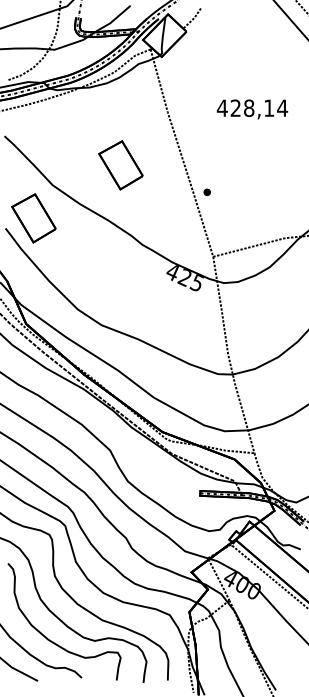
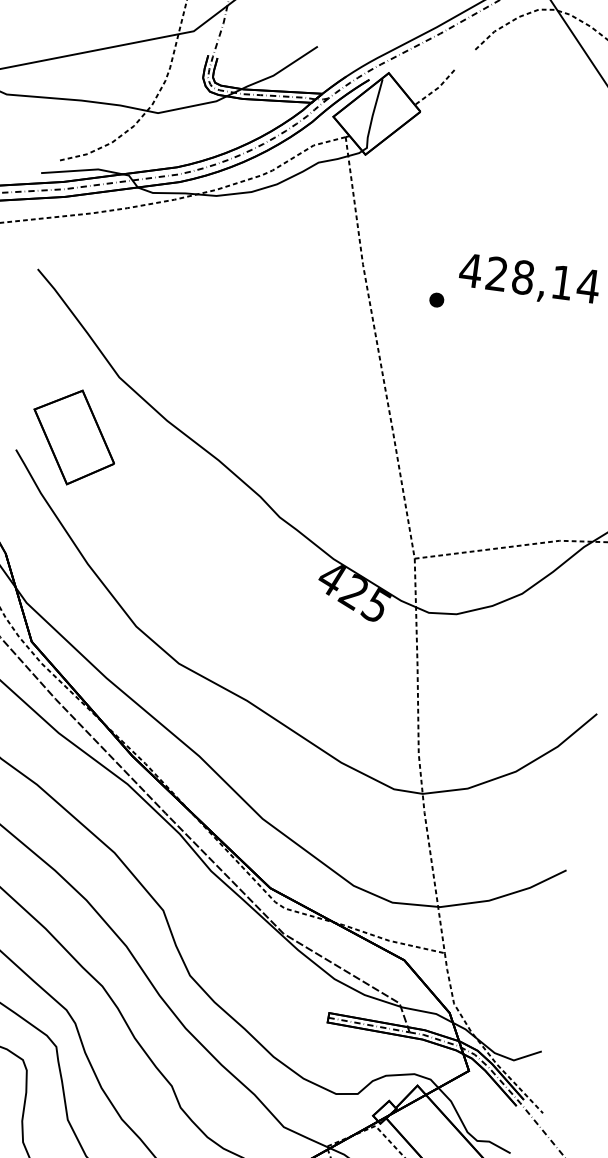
part: (120, 165) -> (256, 356), removed
part: (206, 191) -> (435, 298), moved

